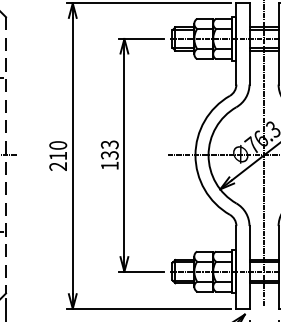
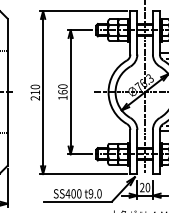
text: (109, 150) -> (62, 89), 133 -> 160
line: (5, 155) -> (7, 92), dashed -> solid

